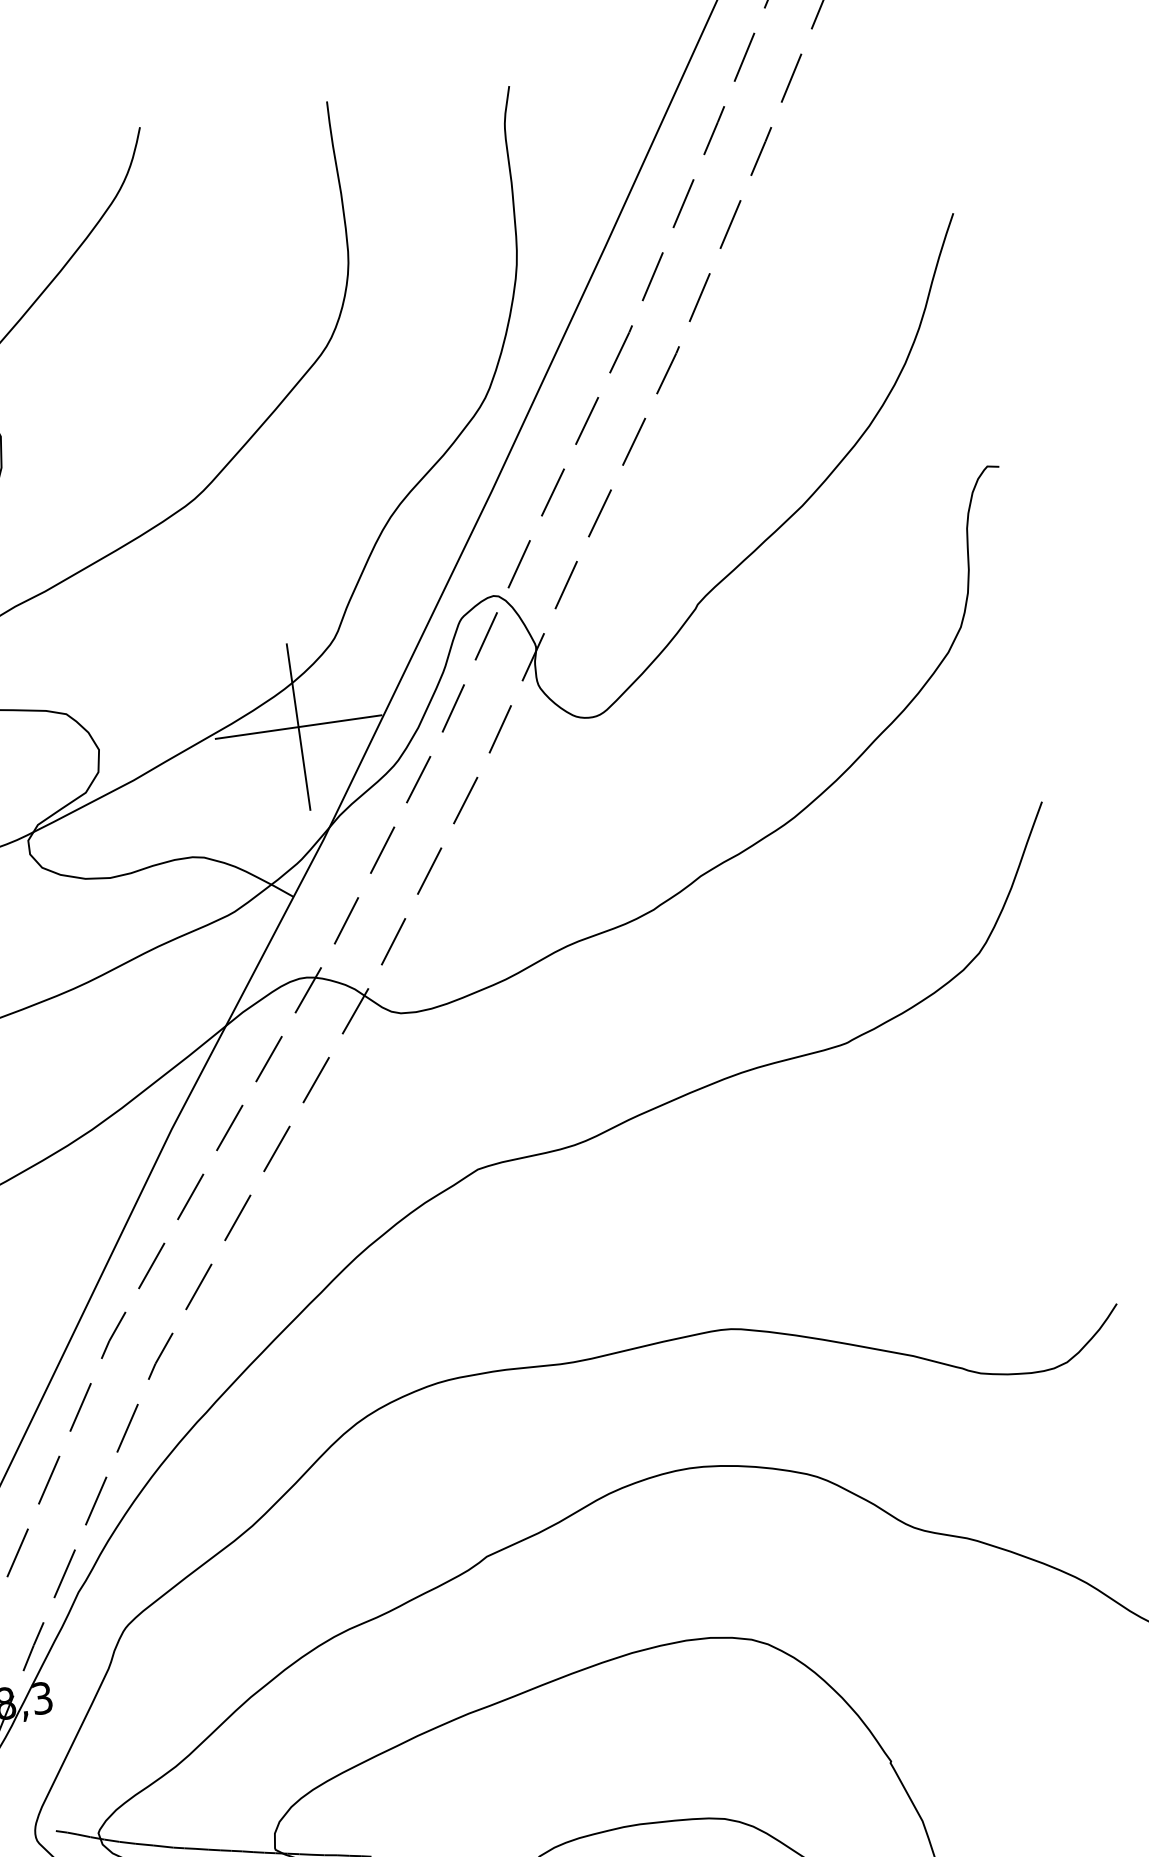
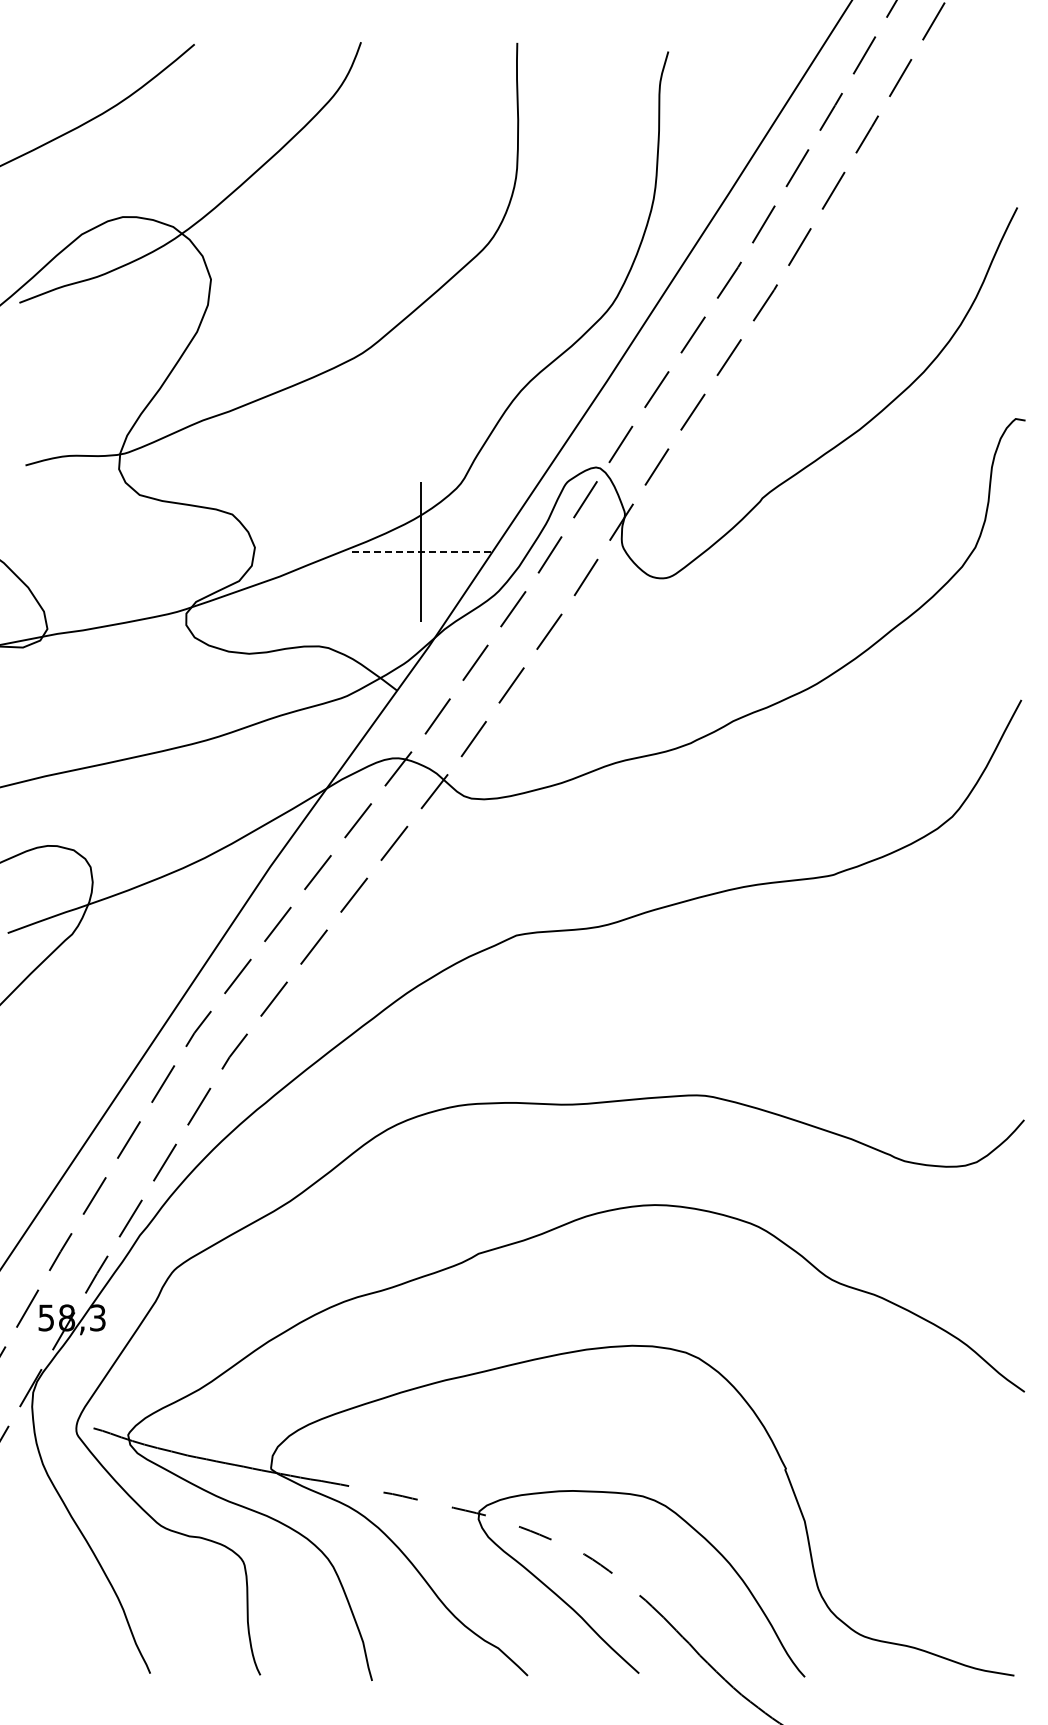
line: (299, 727) -> (421, 552), solid -> dashed

